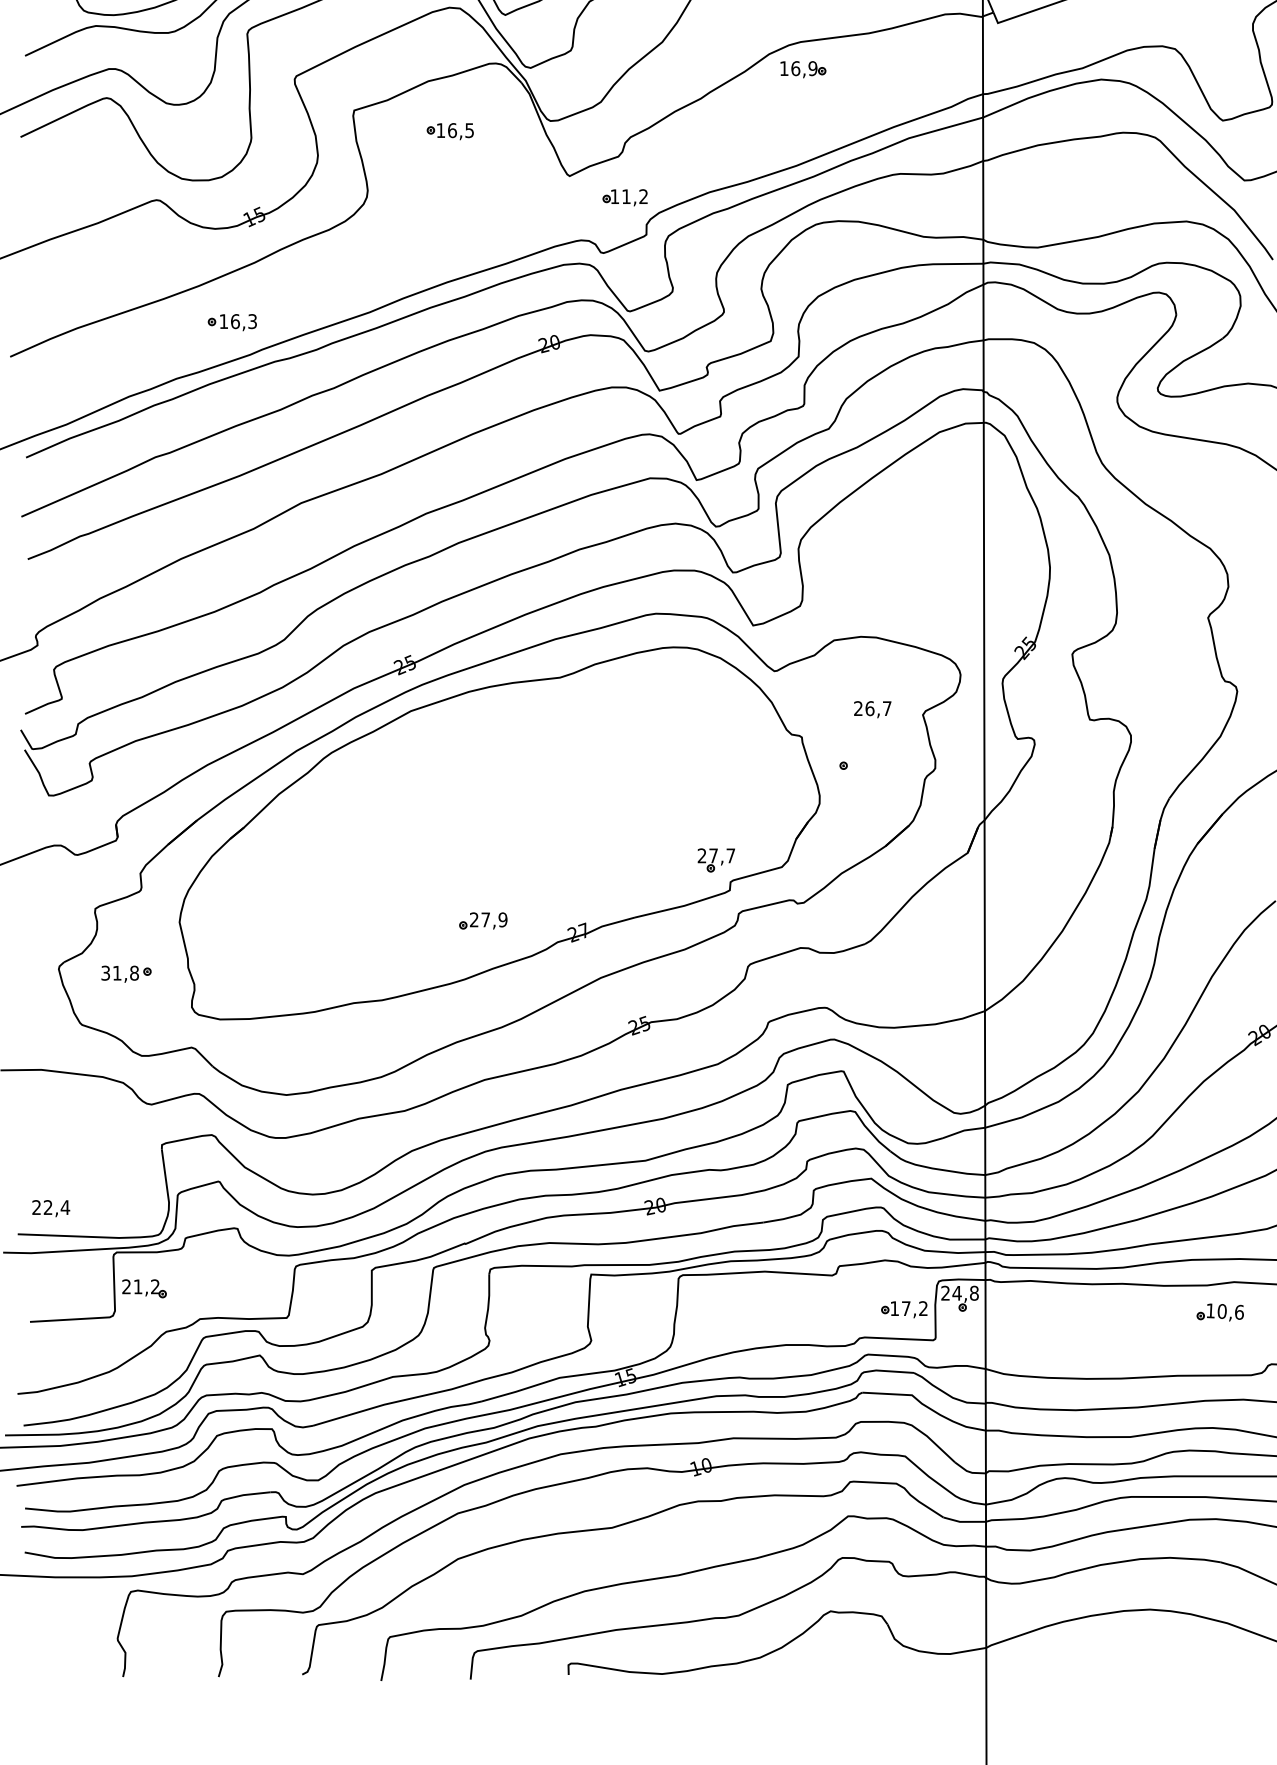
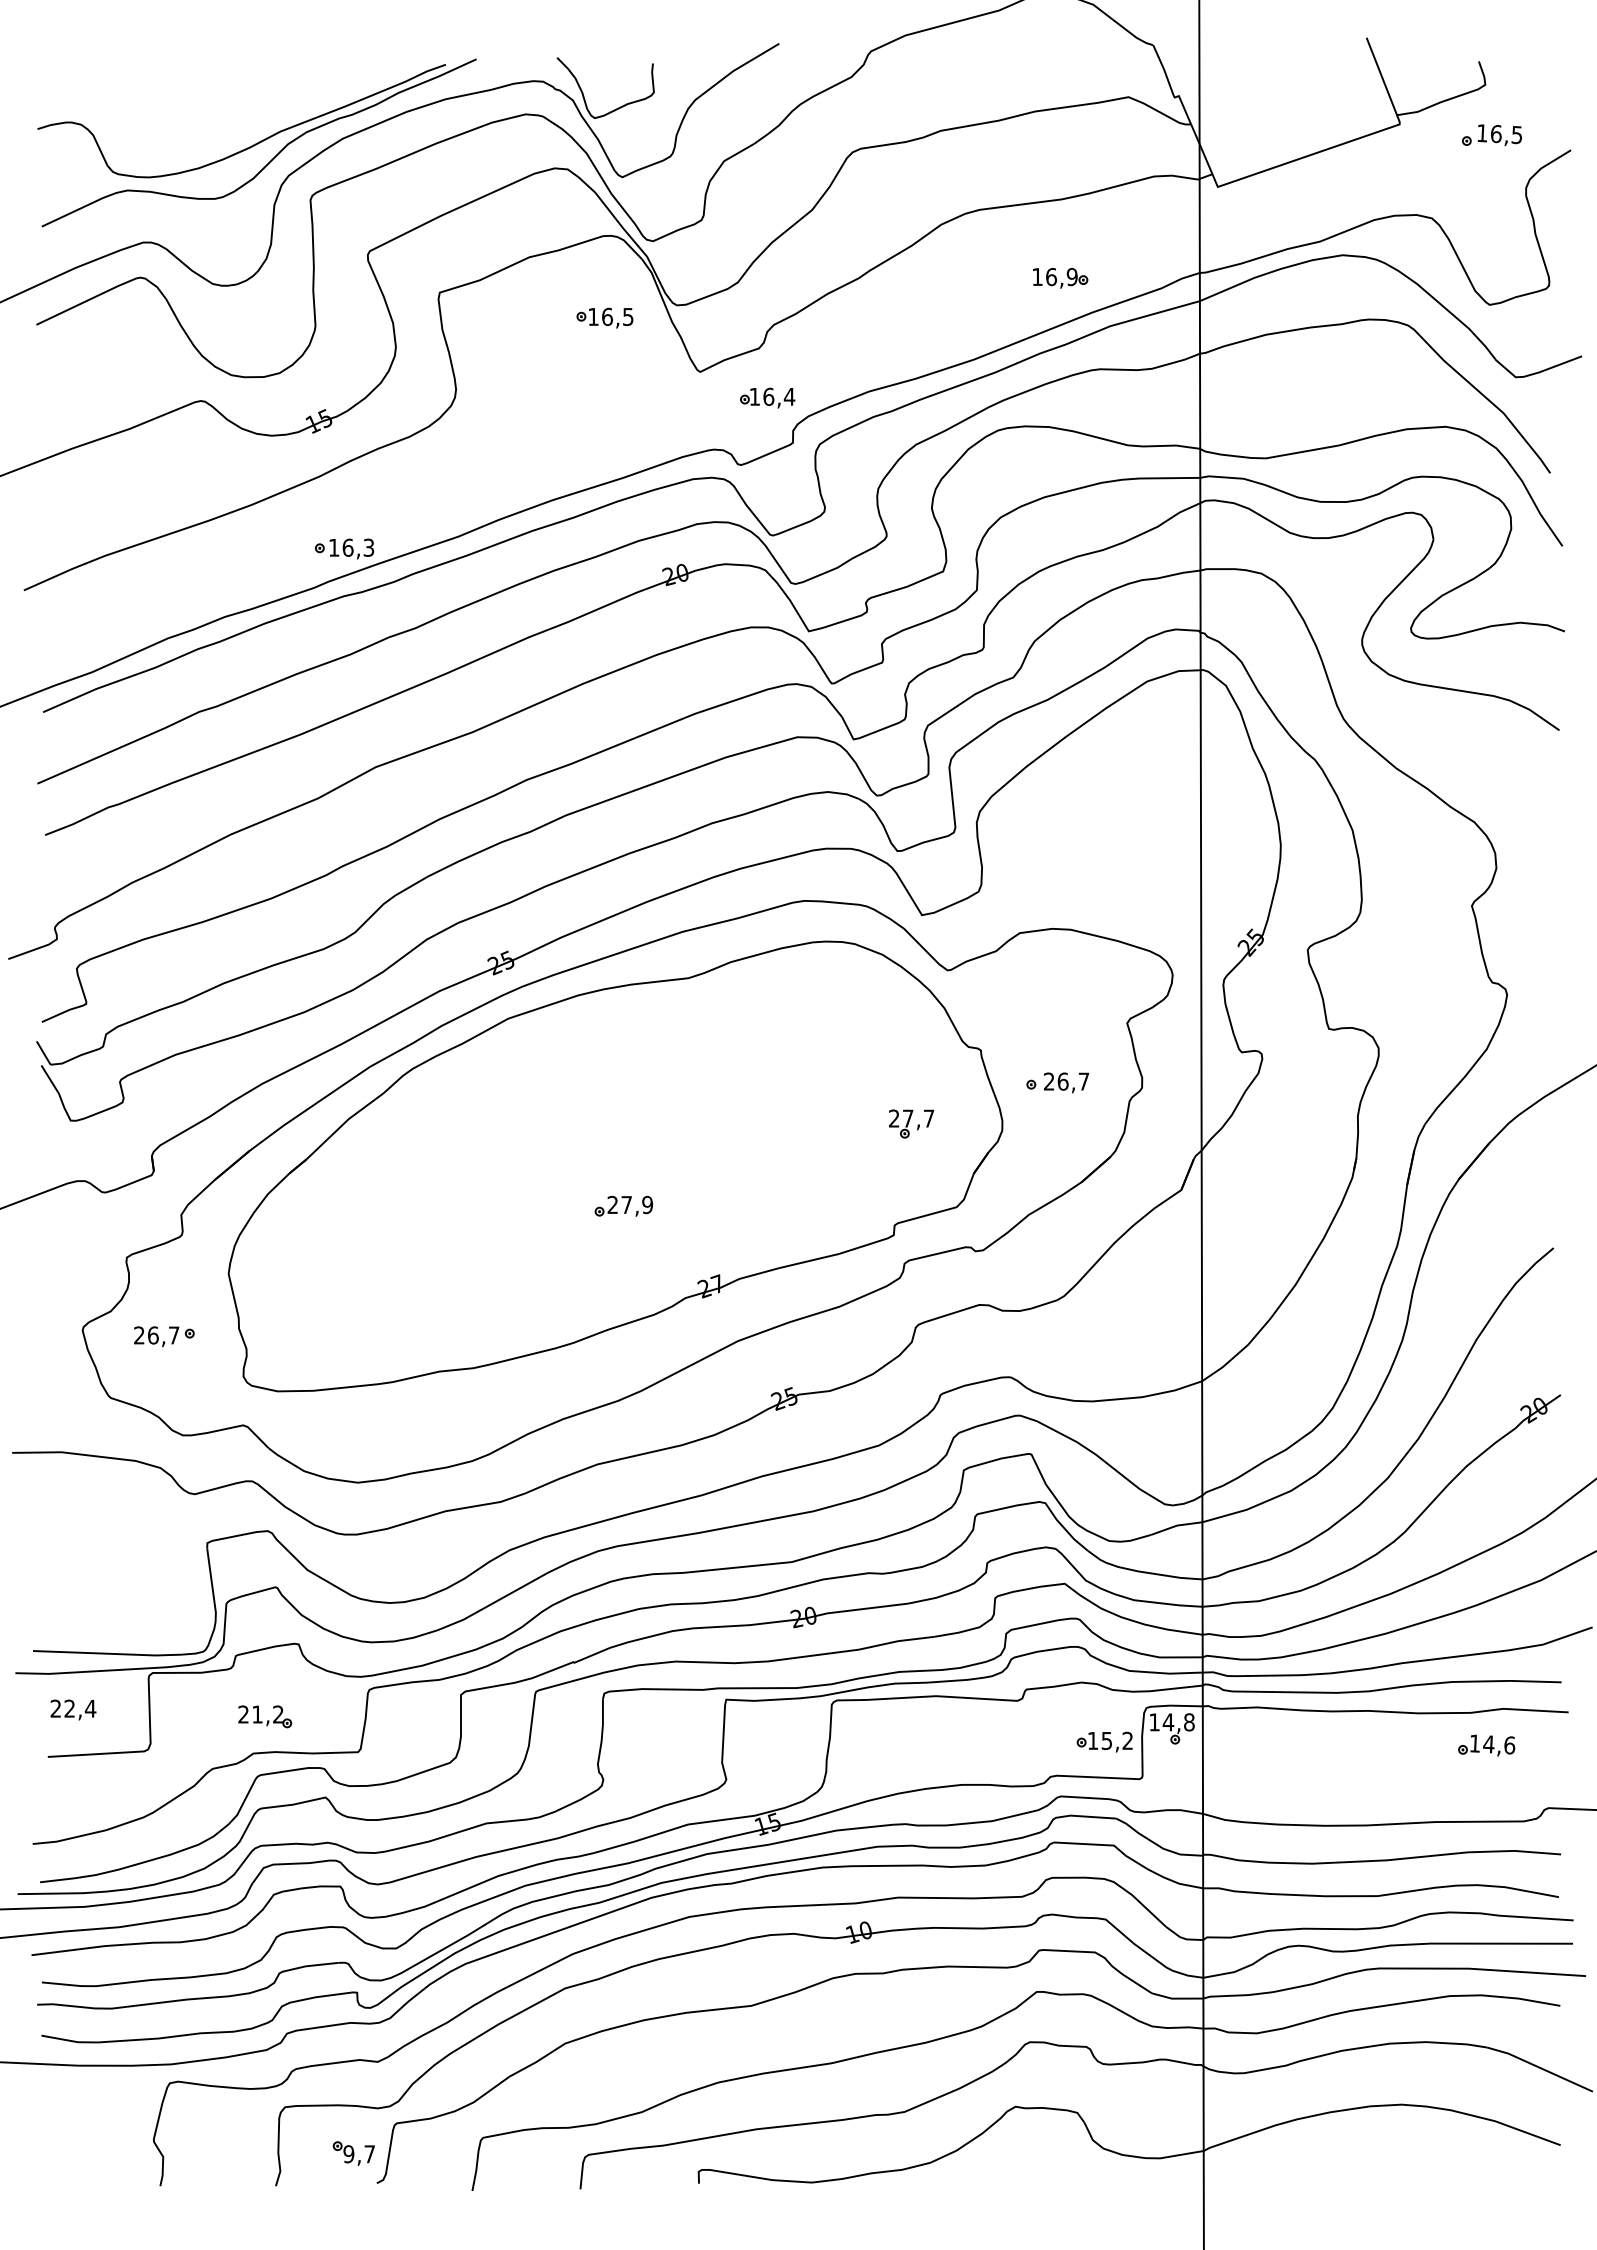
part: (803, 69) -> (1060, 278), moved
part: (449, 131) -> (604, 317), moved
text: (635, 196) -> (779, 396), 11,2 -> 16,4
part: (232, 322) -> (344, 548), moved
text: (872, 709) -> (1066, 1082), moved
part: (716, 859) -> (911, 1123), moved
part: (483, 920) -> (623, 1205), moved
text: (119, 973) -> (156, 1335), 31,8 -> 26,7
text: (51, 1208) -> (73, 1709), moved
part: (144, 1288) -> (265, 1716), moved
text: (945, 1293) -> (1154, 1722), 24,8 -> 14,8
text: (905, 1309) -> (1106, 1741), 17,2 -> 15,2
text: (1221, 1311) -> (1488, 1744), 10,6 -> 14,6
part: (282, 1649) -> (353, 2153), added

